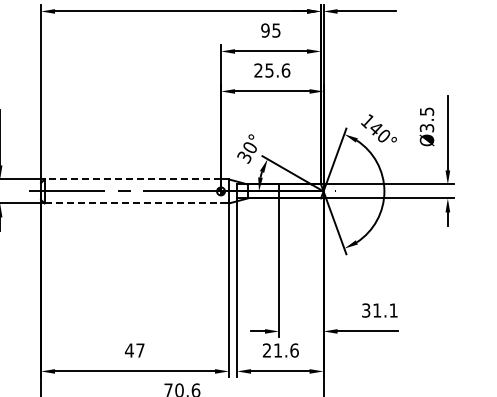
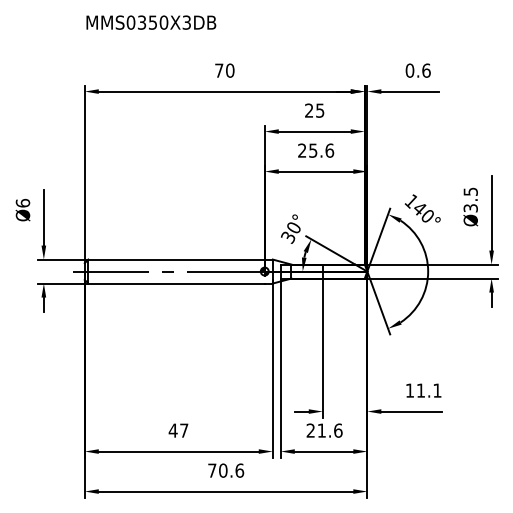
text: (265, 30) -> (309, 110), 95 -> 25
line: (132, 179) -> (176, 259), dashed -> solid
line: (133, 203) -> (177, 283), dashed -> solid
text: (365, 310) -> (409, 390), 31.1 -> 11.1

